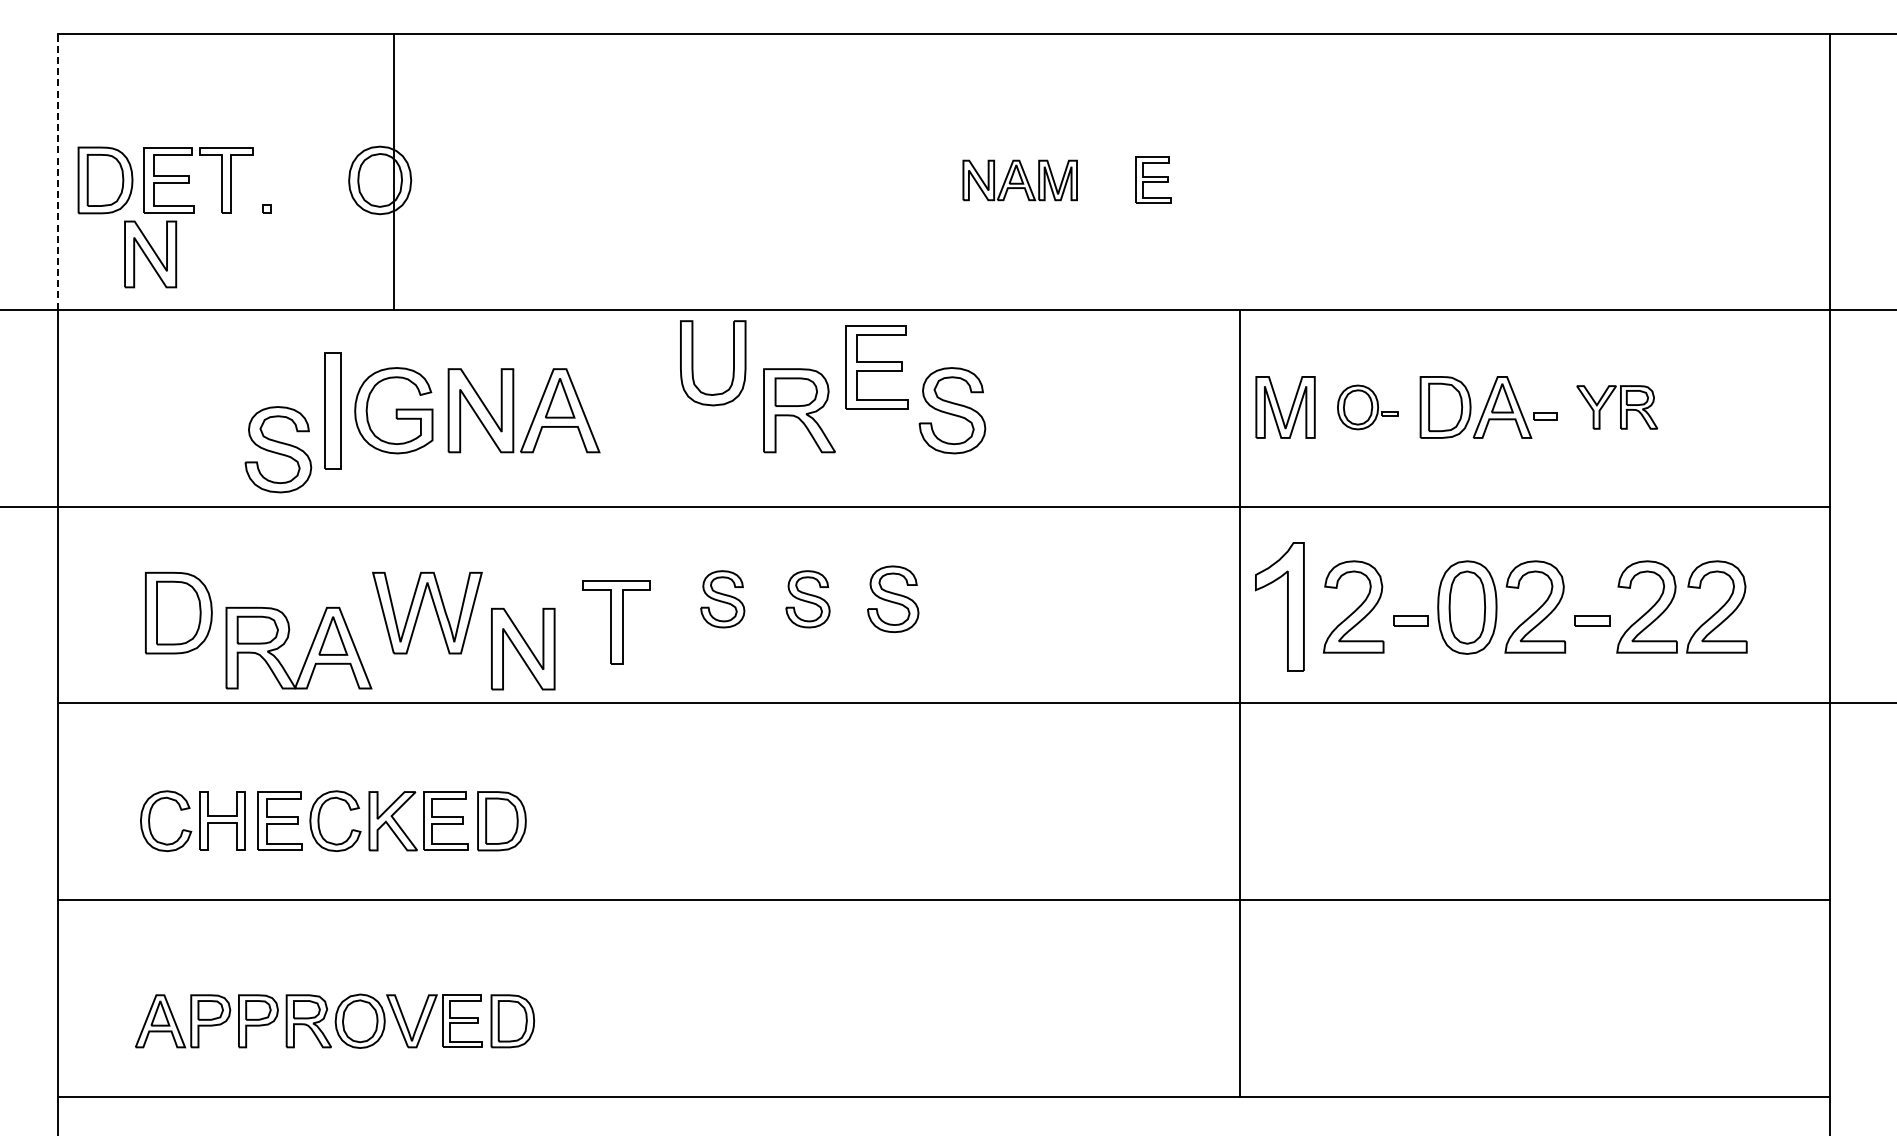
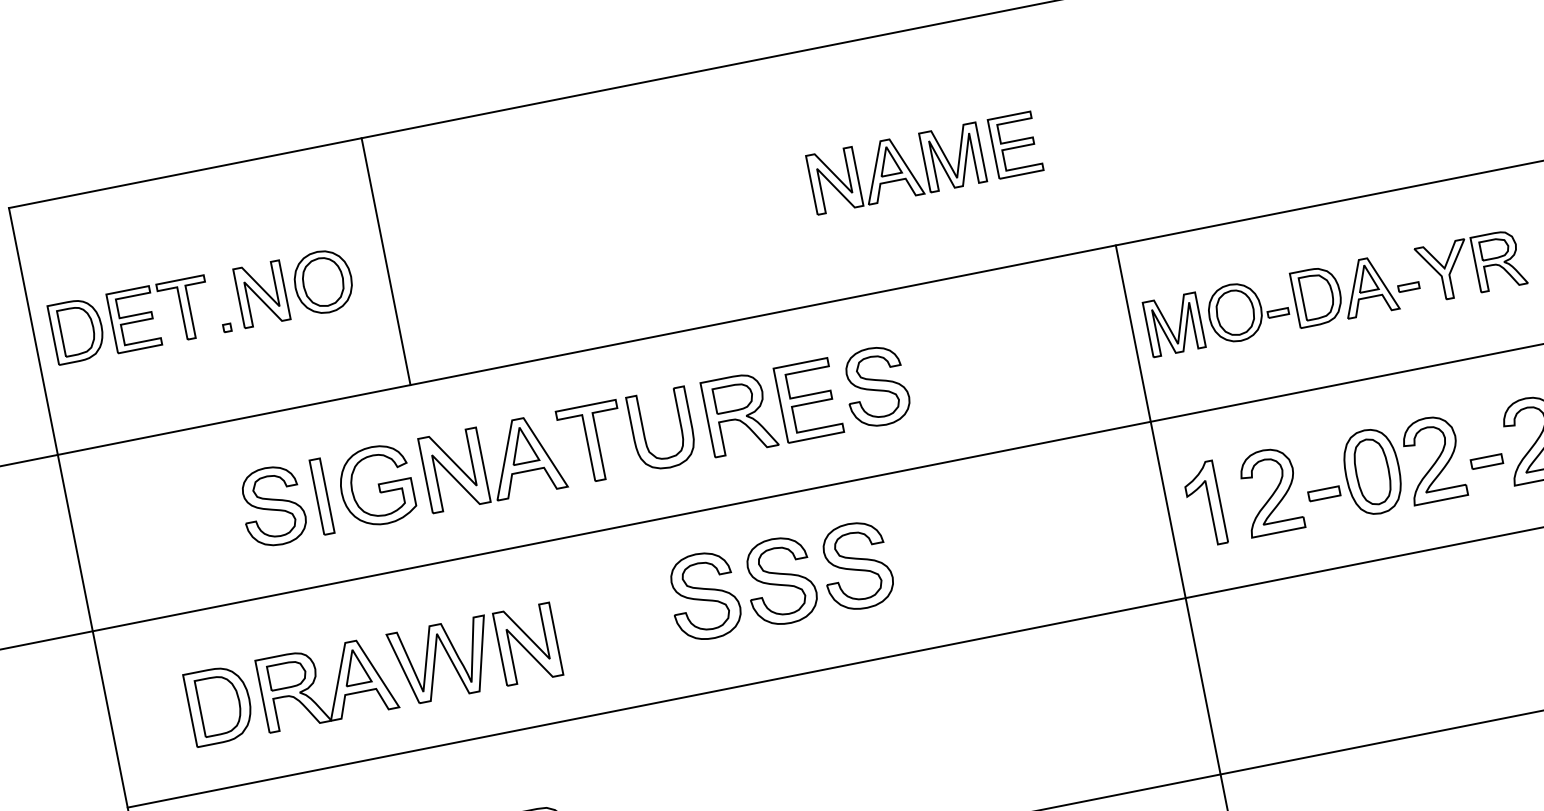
line: (58, 171) -> (33, 331), dashed -> solid
line: (393, 171) -> (385, 261), moved
part: (1019, 180) -> (895, 168), size x1.67
part: (1153, 180) -> (1015, 145), size x1.43
part: (150, 254) -> (261, 294), moved
part: (693, 363) -> (644, 433), moved
part: (876, 367) -> (808, 400), moved
part: (1367, 407) -> (1247, 310), size x1.43
part: (1617, 407) -> (1471, 266), size x1.43
part: (332, 410) -> (321, 496), size x0.71
part: (278, 449) -> (273, 506), moved
part: (722, 599) -> (704, 596), size x1.67
part: (807, 599) -> (780, 581), size x1.67
part: (893, 599) -> (857, 566), size x1.43
part: (1280, 606) -> (1205, 504), size x0.71
part: (616, 622) -> (592, 442), moved
part: (523, 648) -> (528, 643), moved
part: (308, 651) -> (336, 685), moved

